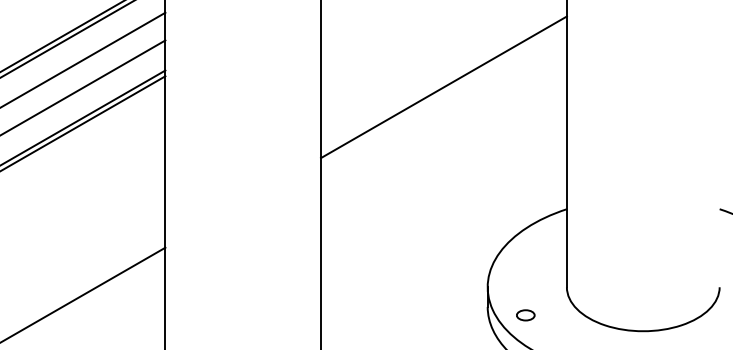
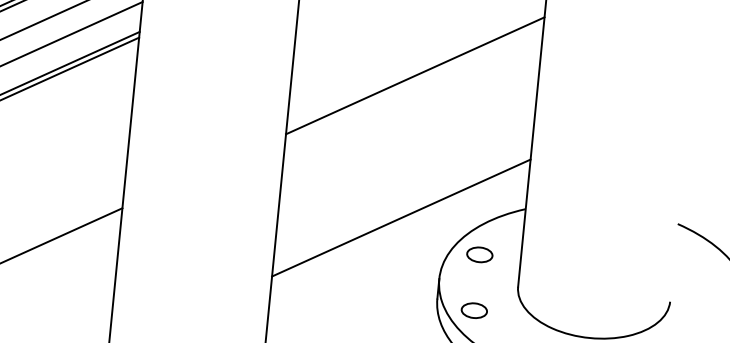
line: (443, 230) -> (400, 218), added
part: (525, 259) -> (479, 255), added
part: (525, 315) -> (474, 310), size x1.43

